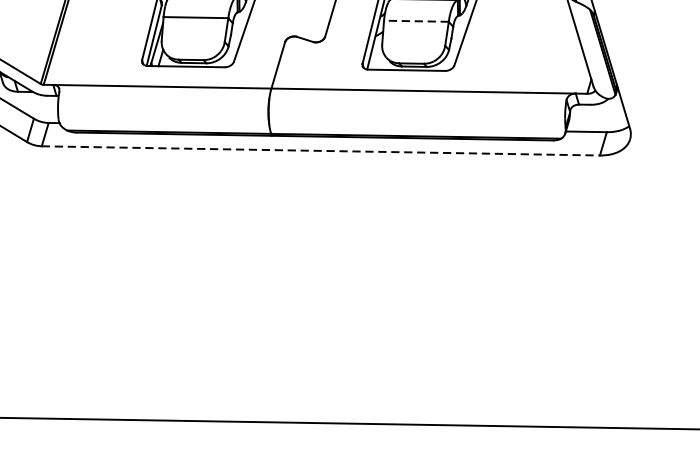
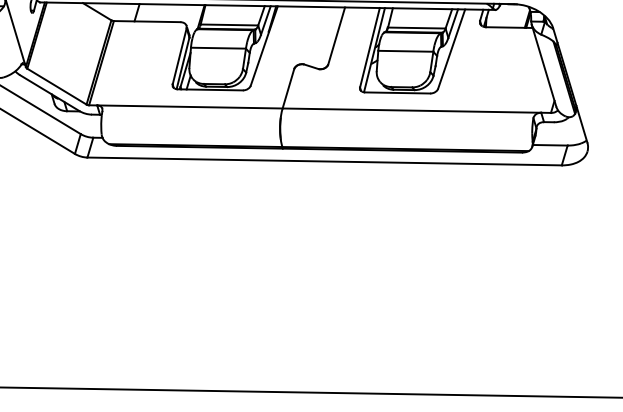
line: (416, 21) -> (405, 51), dashed -> solid
line: (321, 150) -> (325, 161), dashed -> solid

